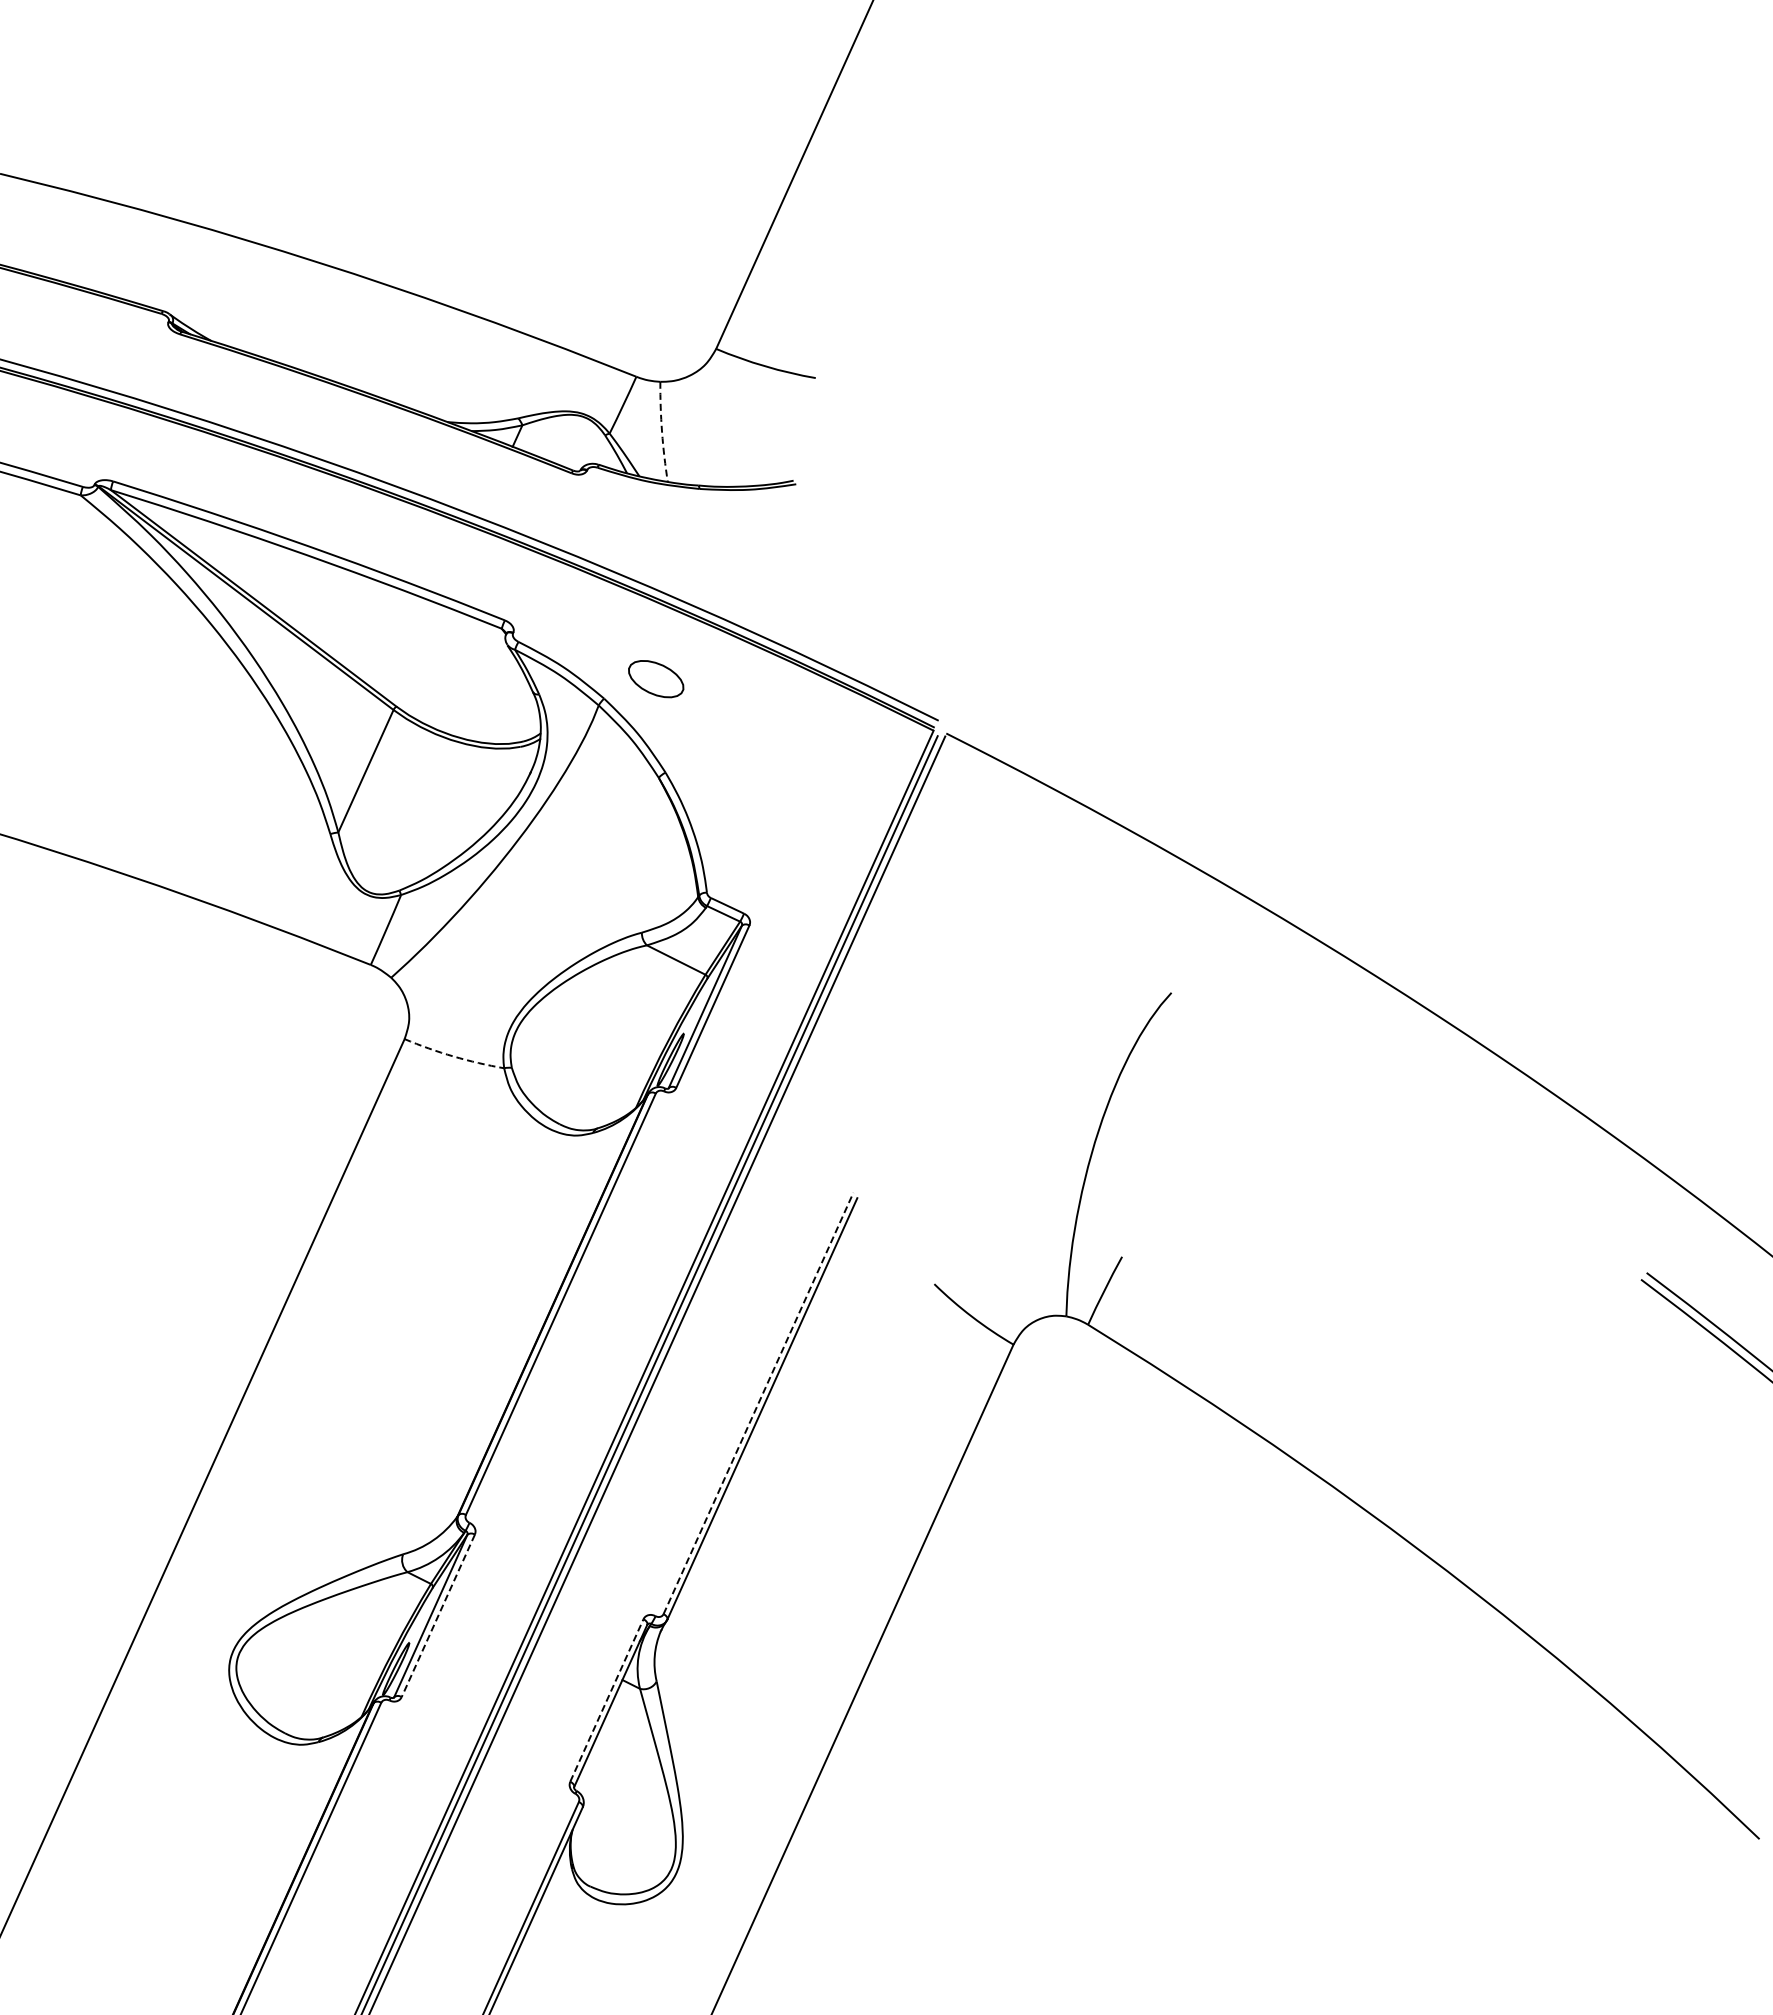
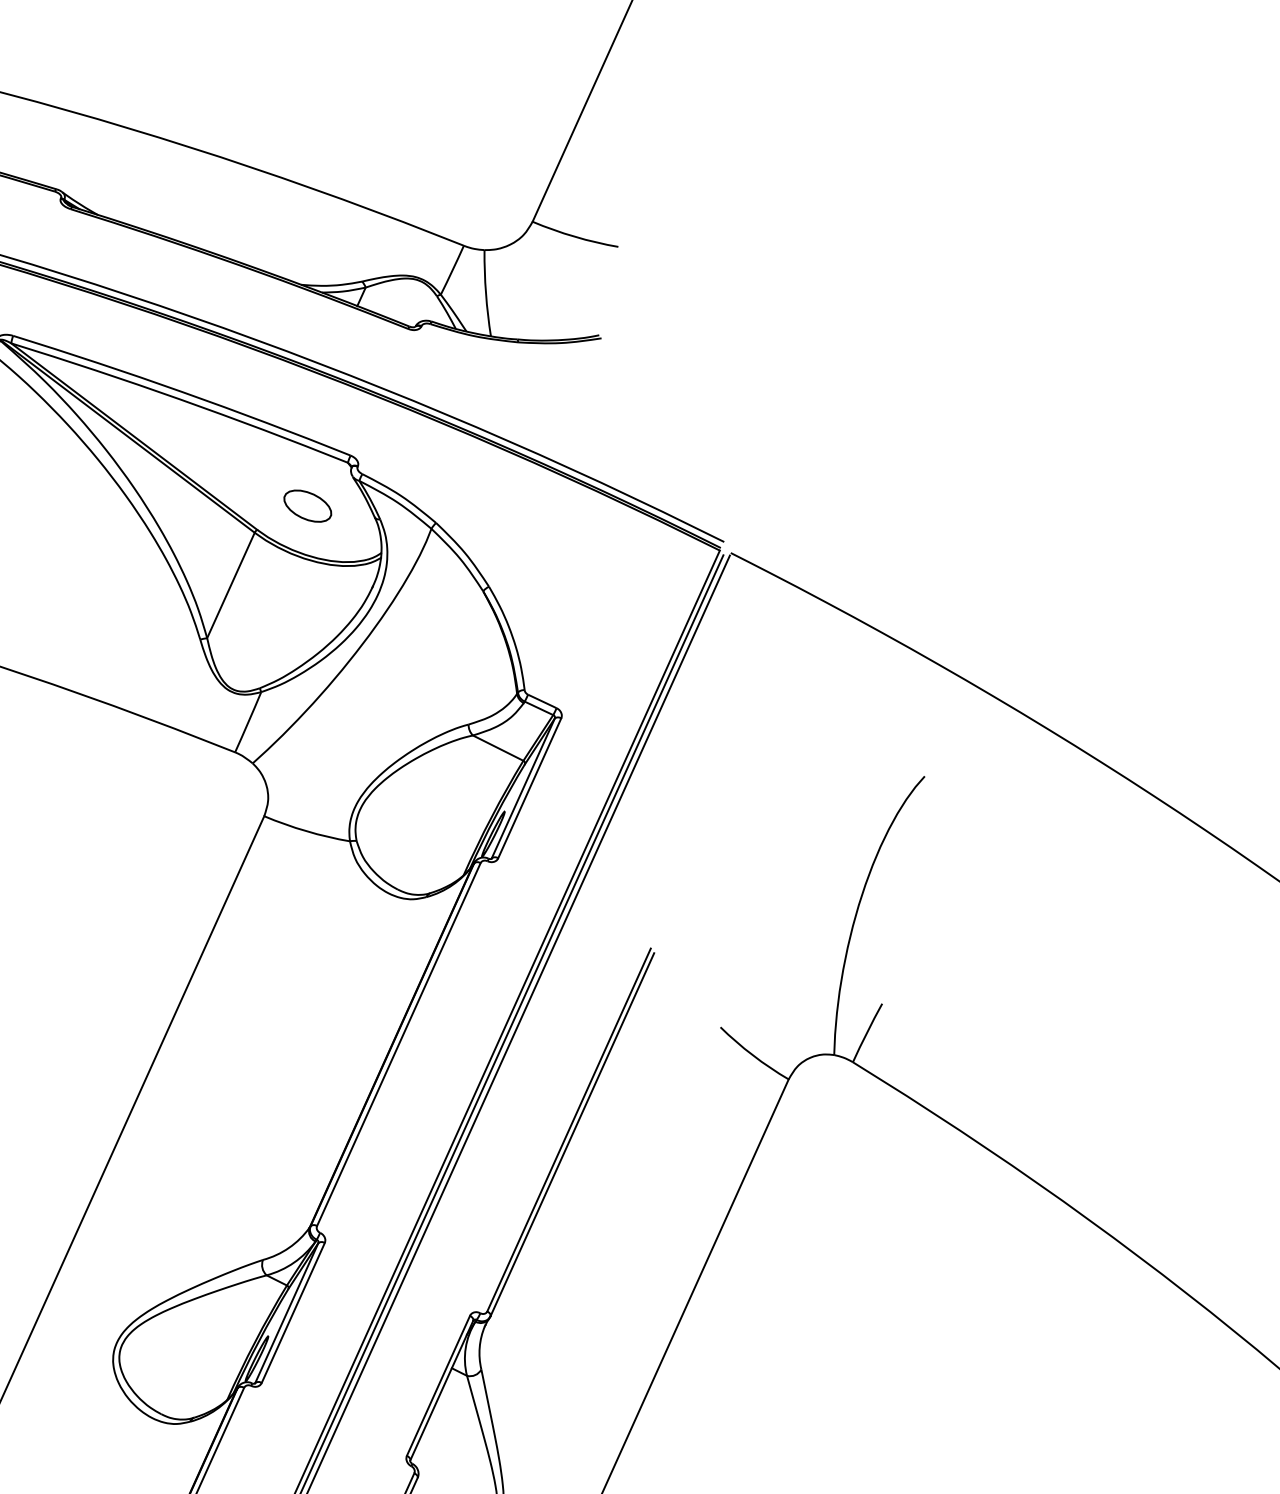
arc: (662, 432) -> (486, 293), dashed -> solid
part: (656, 679) -> (308, 506), moved
arc: (453, 1056) -> (306, 831), dashed -> solid
line: (758, 1402) -> (569, 1129), dashed -> solid
line: (438, 1616) -> (293, 1313), dashed -> solid
line: (607, 1700) -> (438, 1385), dashed -> solid

